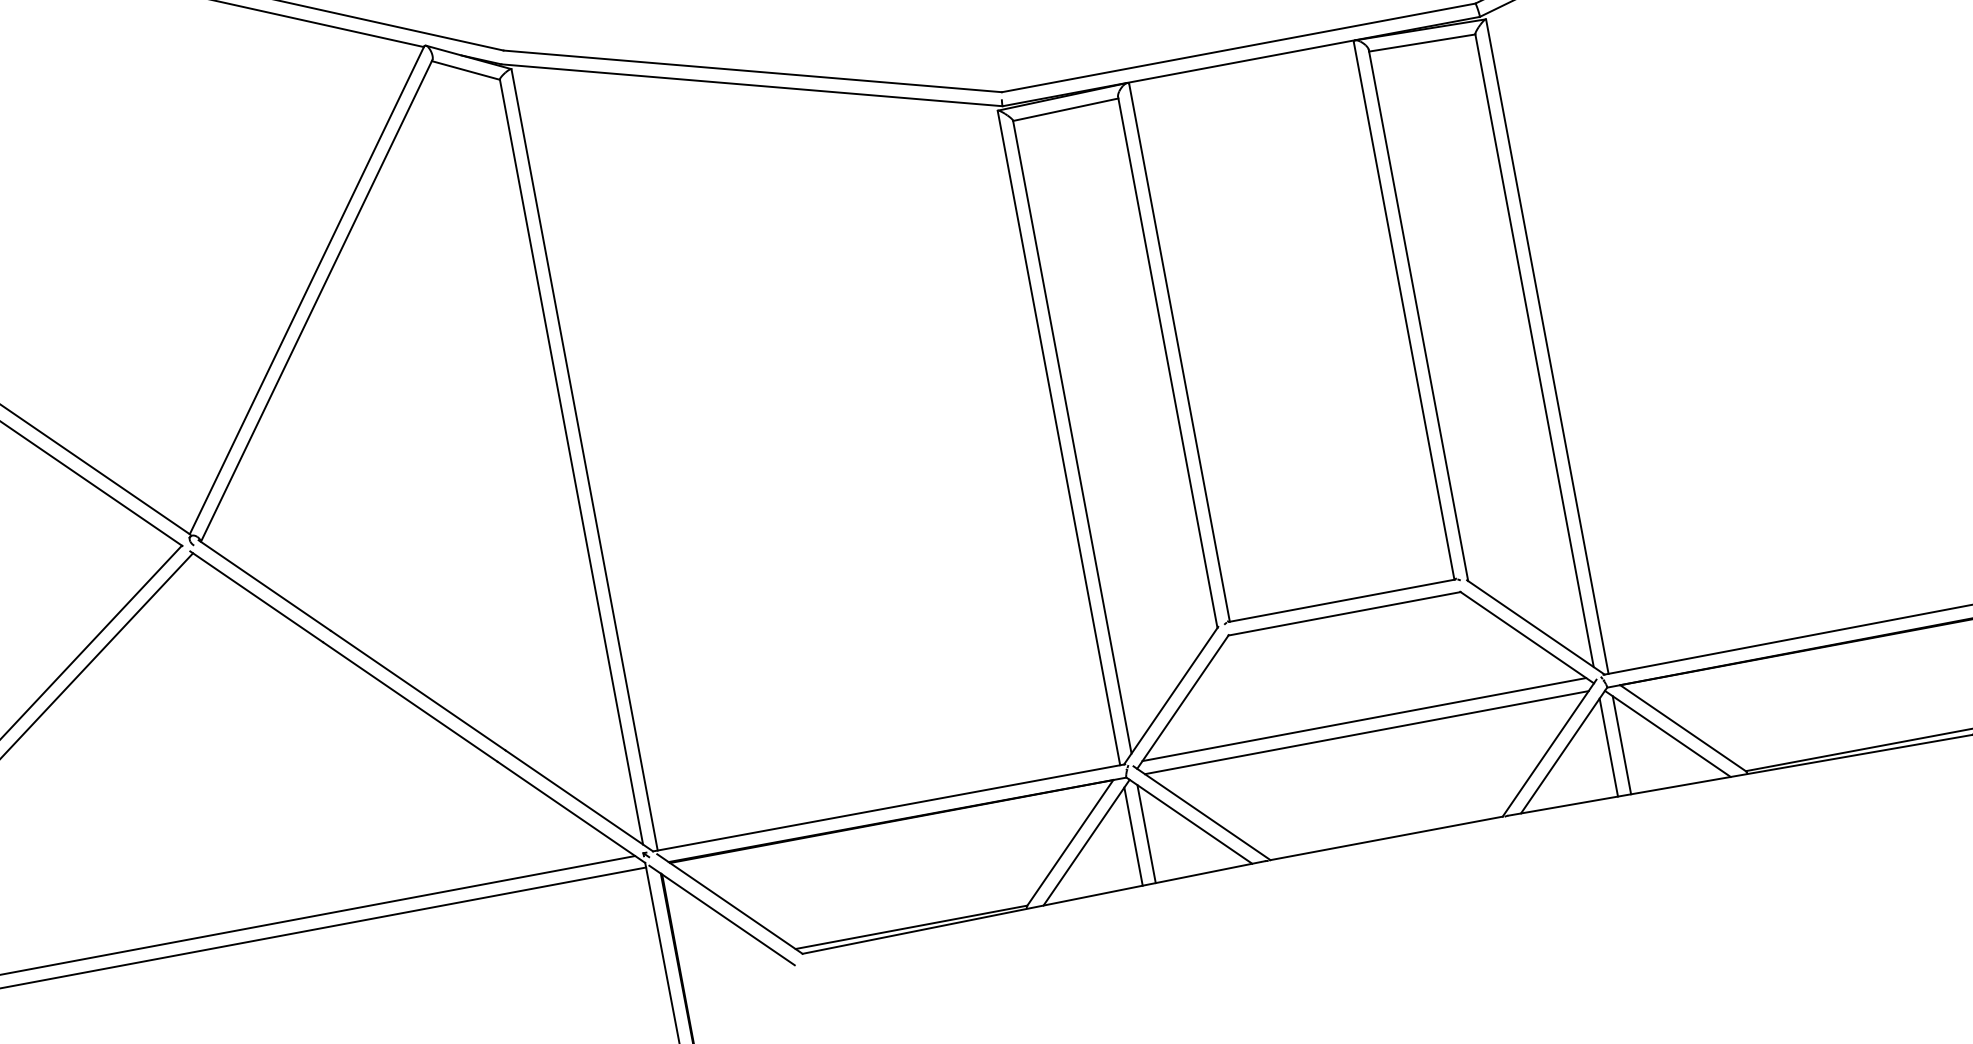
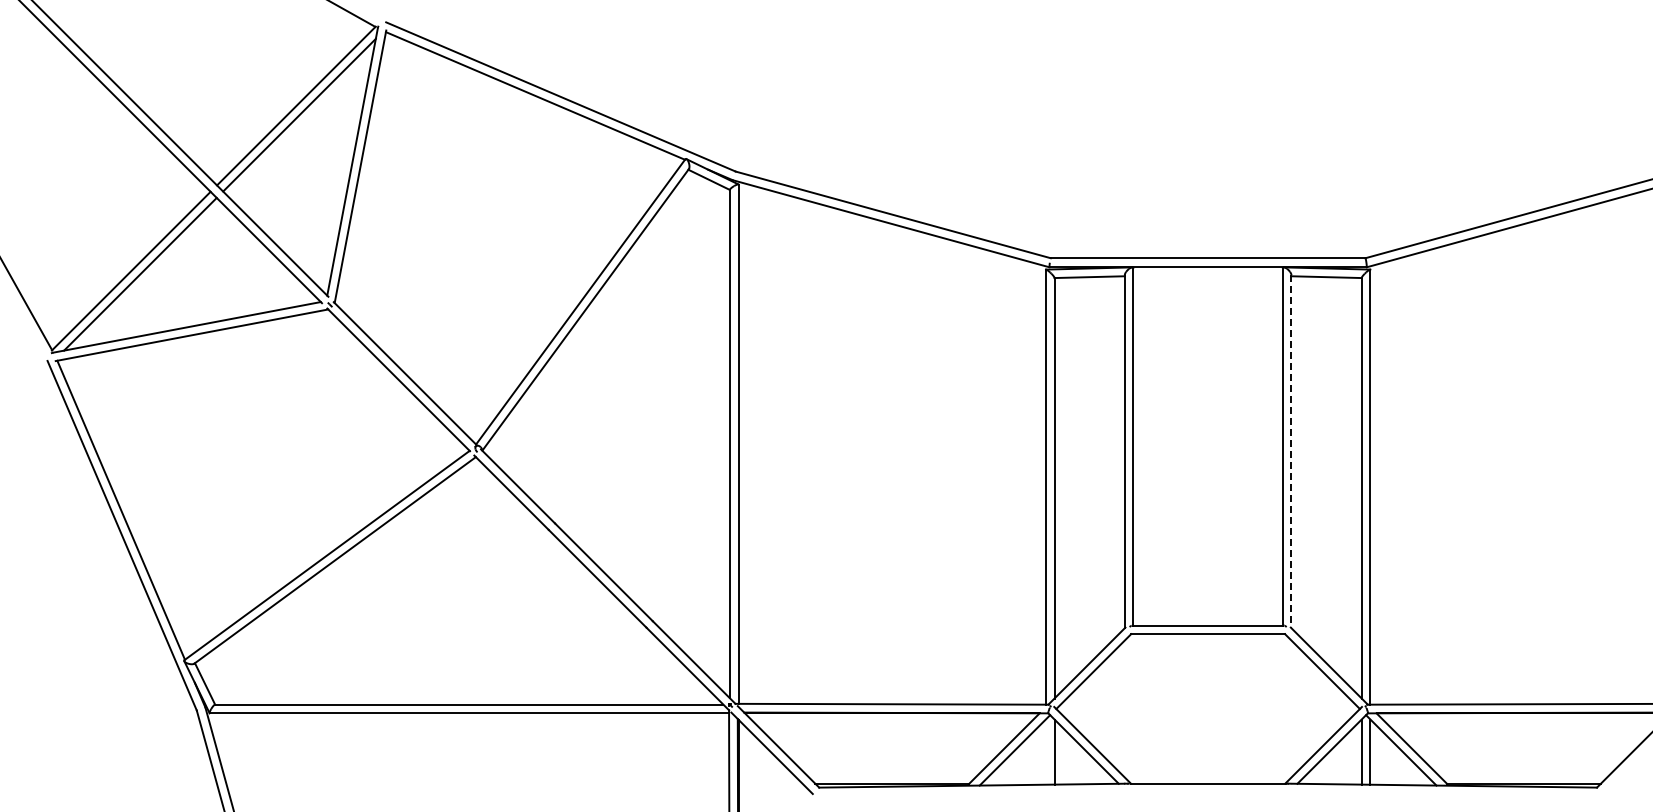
line: (1418, 315) -> (1291, 451), solid -> dashed
line: (1363, 719) -> (1207, 704), removed
line: (1365, 733) -> (1207, 713), removed
line: (1132, 835) -> (1045, 751), removed

